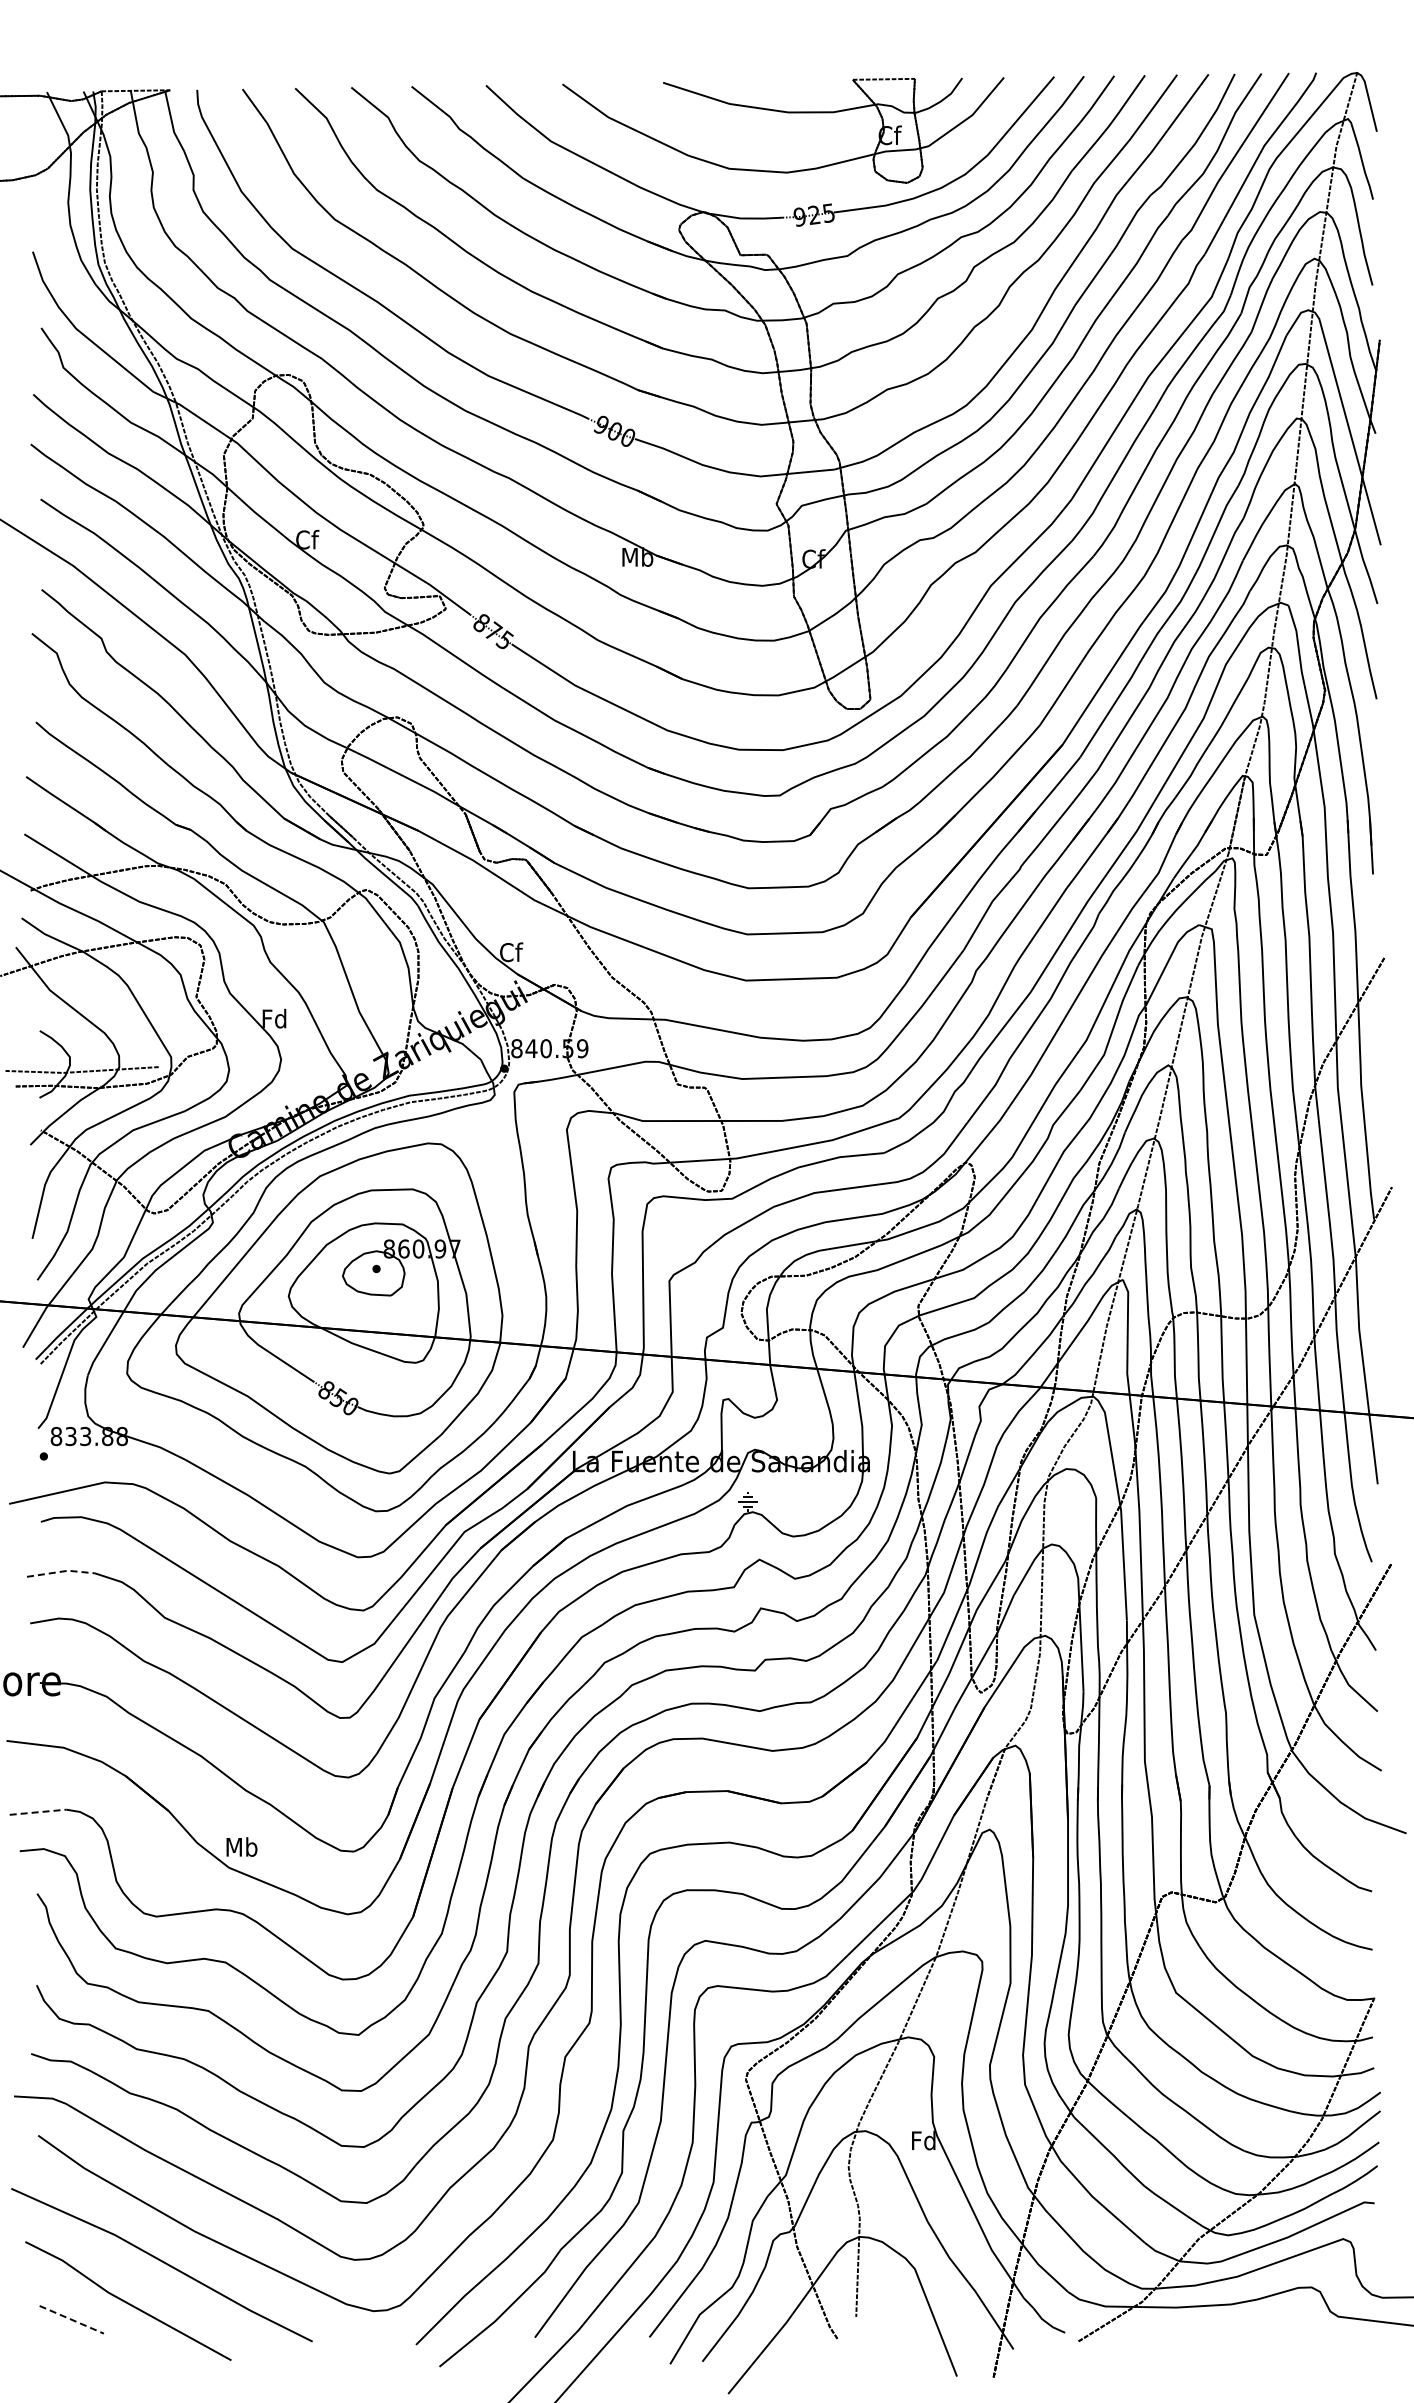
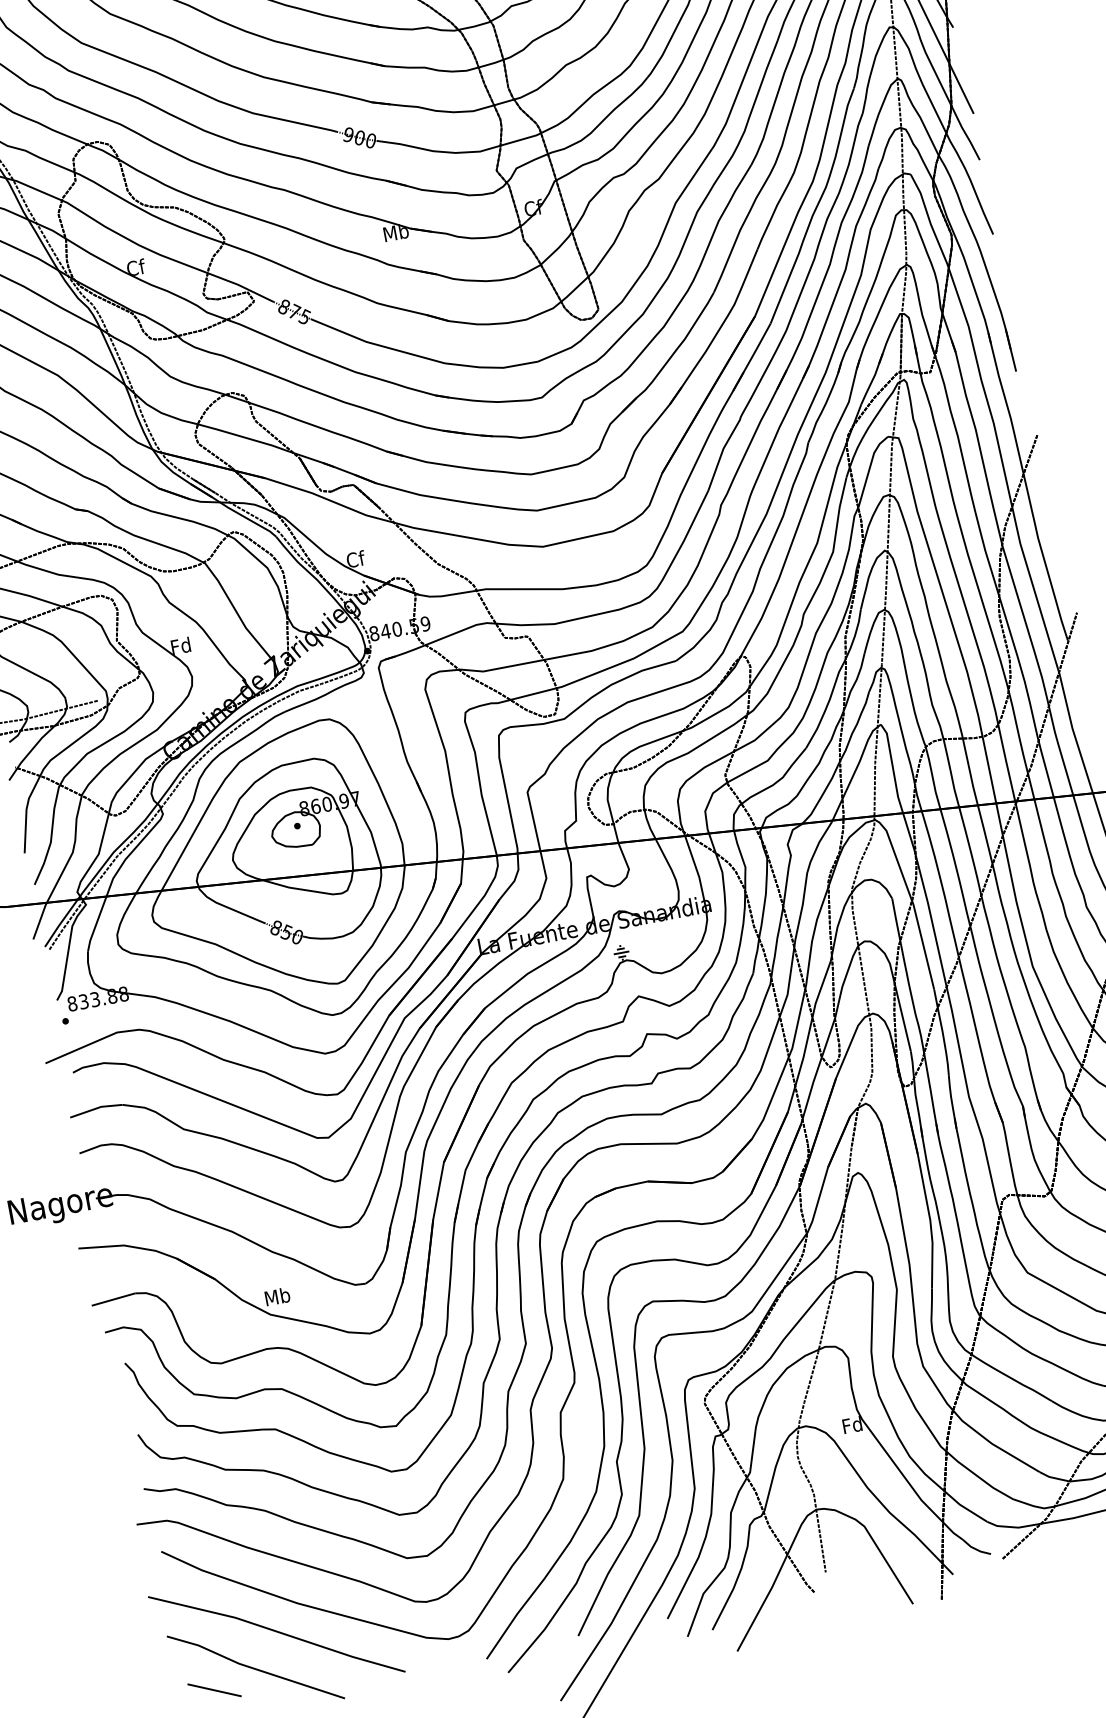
line: (61, 1571) -> (96, 1108), dashed -> solid
line: (38, 1812) -> (113, 1299), dashed -> solid
line: (71, 2319) -> (214, 1690), dashed -> solid

